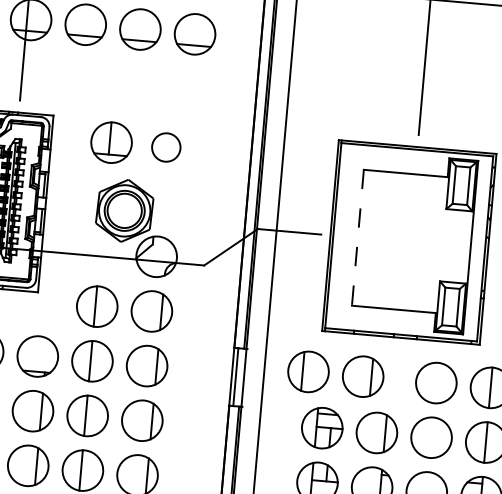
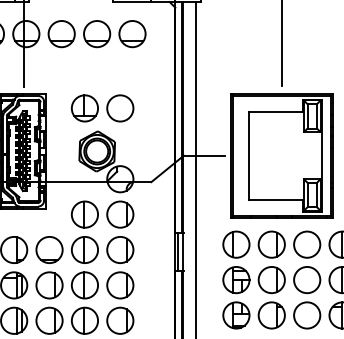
circle: (166, 147) -> (120, 108), size x1.43
line: (357, 239) -> (248, 156), dashed -> solid
part: (334, 373) -> (253, 244), moved

